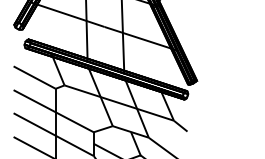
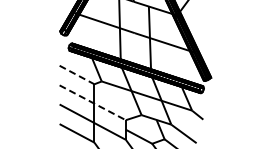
line: (35, 78) -> (77, 75), solid -> dashed
line: (54, 112) -> (93, 103), solid -> dashed

